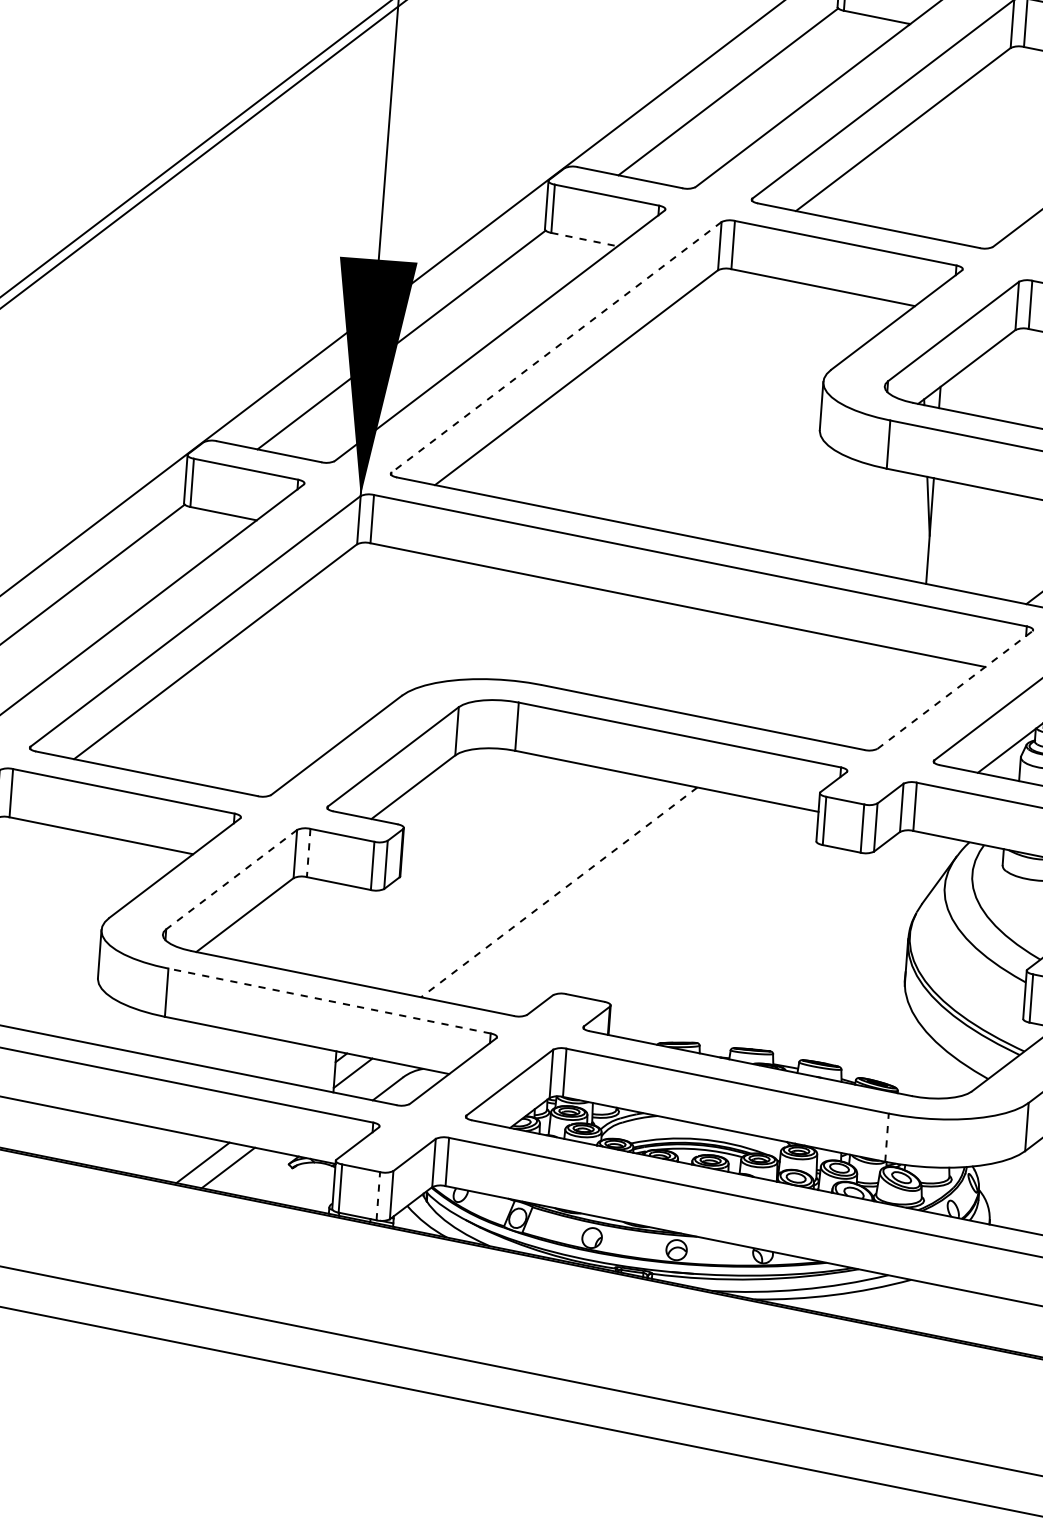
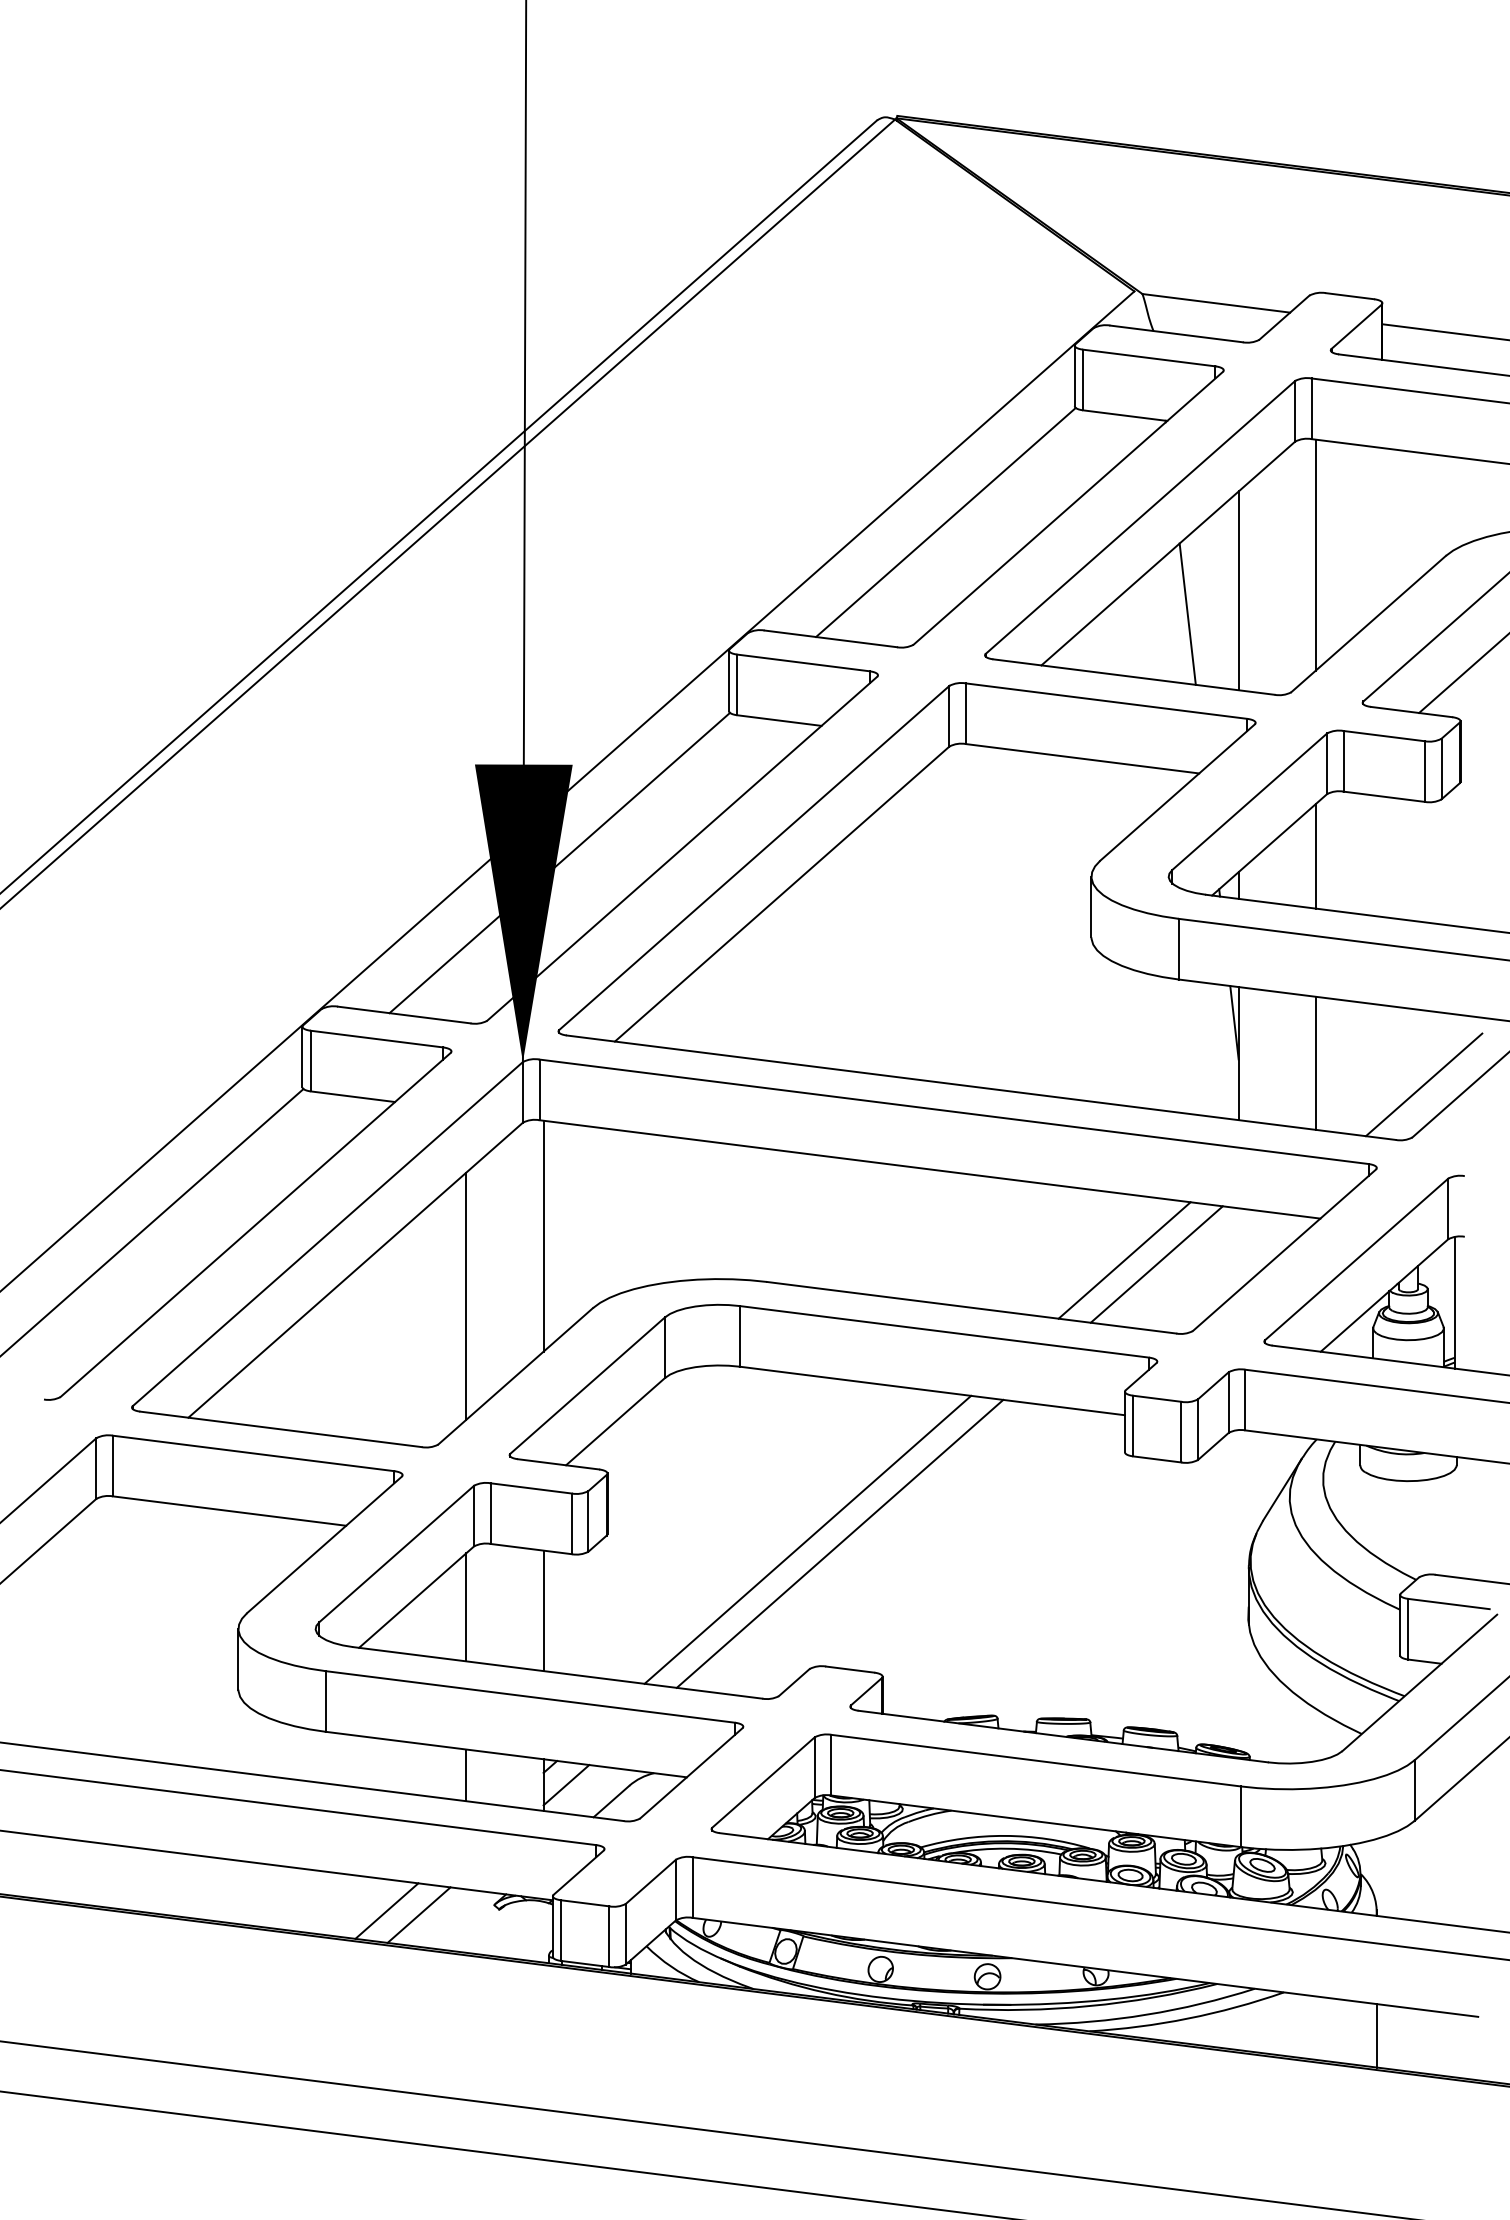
line: (1020, 138) -> (1315, 554), added
line: (956, 163) -> (1238, 590), added
line: (915, 178) -> (1187, 613), added
line: (584, 239) -> (779, 720), dashed -> solid
line: (555, 347) -> (753, 858), dashed -> solid
line: (1002, 378) -> (1315, 856), added
line: (990, 542) -> (1315, 1062), added
line: (366, 635) -> (543, 1235), added
line: (302, 678) -> (466, 1295), added
line: (827, 688) -> (1124, 1260), added
line: (955, 689) -> (1284, 1249), dashed -> solid
line: (852, 693) -> (1156, 1264), added
line: (308, 853) -> (490, 1514), dashed -> solid
line: (231, 880) -> (396, 1554), dashed -> solid
line: (559, 892) -> (807, 1539), dashed -> solid
line: (584, 897) -> (839, 1543), added
line: (284, 926) -> (466, 1607), added
line: (345, 933) -> (543, 1610), added
line: (328, 1000) -> (529, 1696), dashed -> solid
line: (274, 1059) -> (466, 1775), added
line: (886, 1137) -> (1240, 1816), dashed -> solid
line: (378, 1196) -> (609, 1936), dashed -> solid
line: (982, 1319) -> (1376, 2035), added

